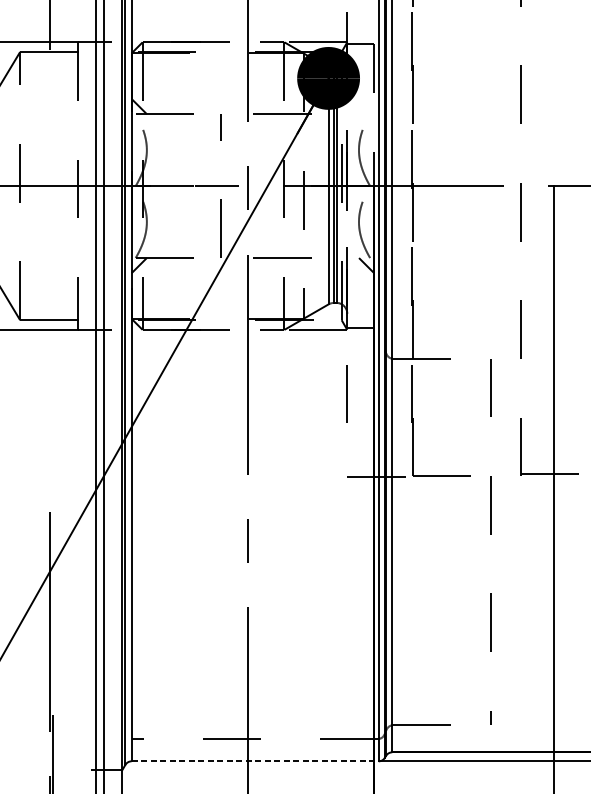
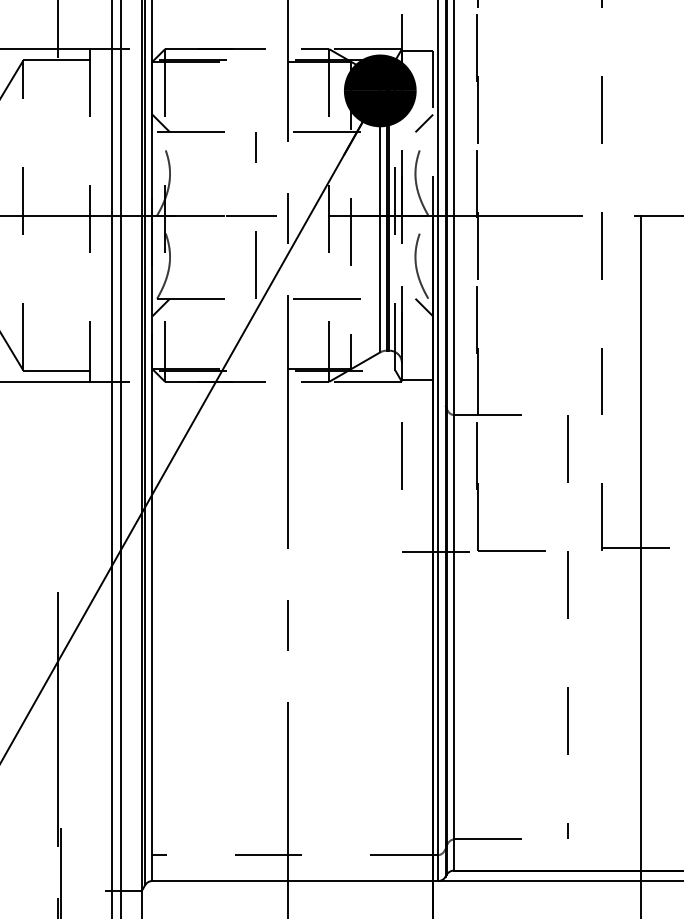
line: (366, 106) -> (424, 123), added
line: (255, 761) -> (295, 881), dashed -> solid

